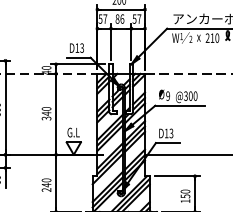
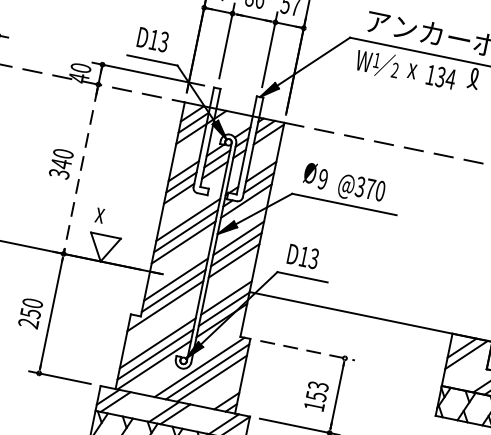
text: (212, 37) -> (441, 75), 210 -> 134
text: (190, 95) -> (370, 187), @300 -> @370
line: (56, 114) -> (81, 169), solid -> dashed
text: (73, 132) -> (109, 214), G.L -> x
line: (177, 176) -> (308, 351), solid -> dashed
text: (46, 185) -> (30, 313), 240 -> 250
text: (185, 191) -> (318, 386), 150 -> 153

